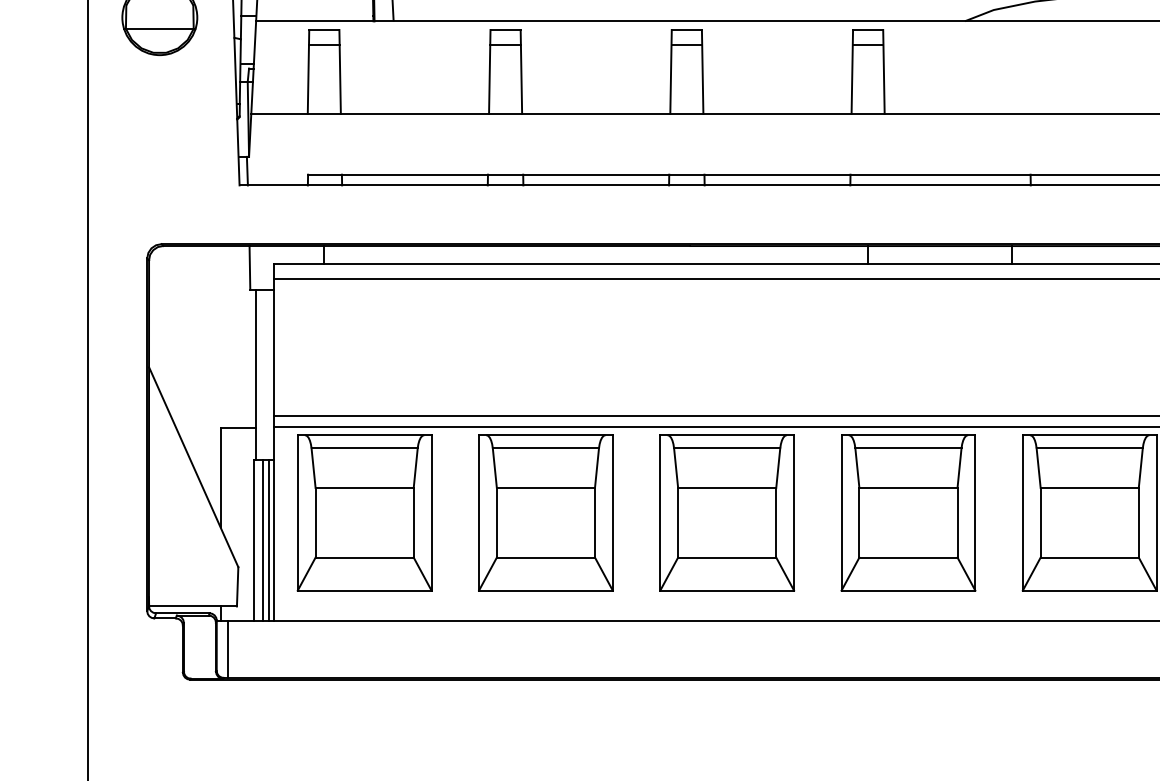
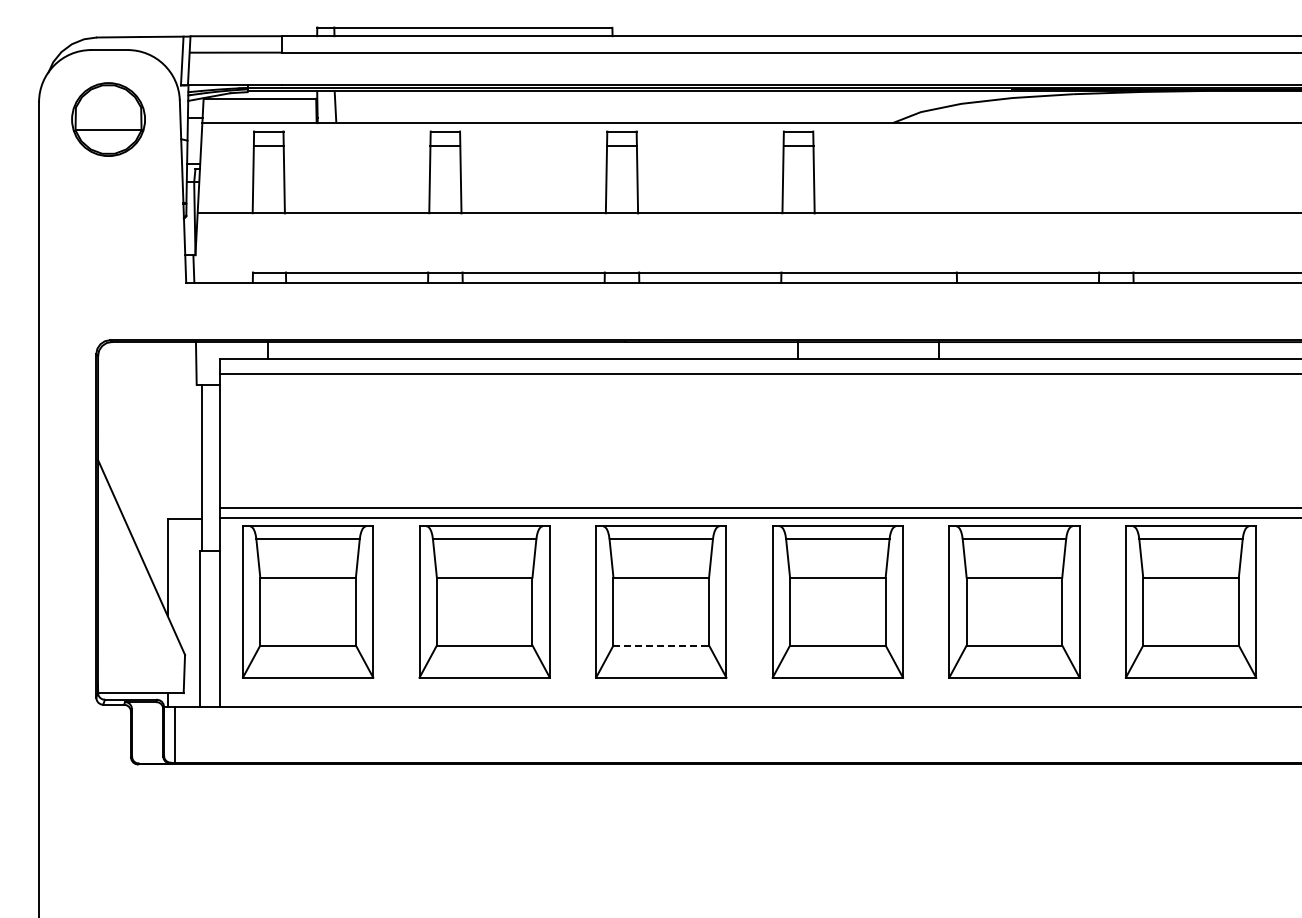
line: (263, 540) -> (209, 628), removed
line: (269, 540) -> (215, 628), removed
line: (727, 557) -> (661, 645), solid -> dashed

